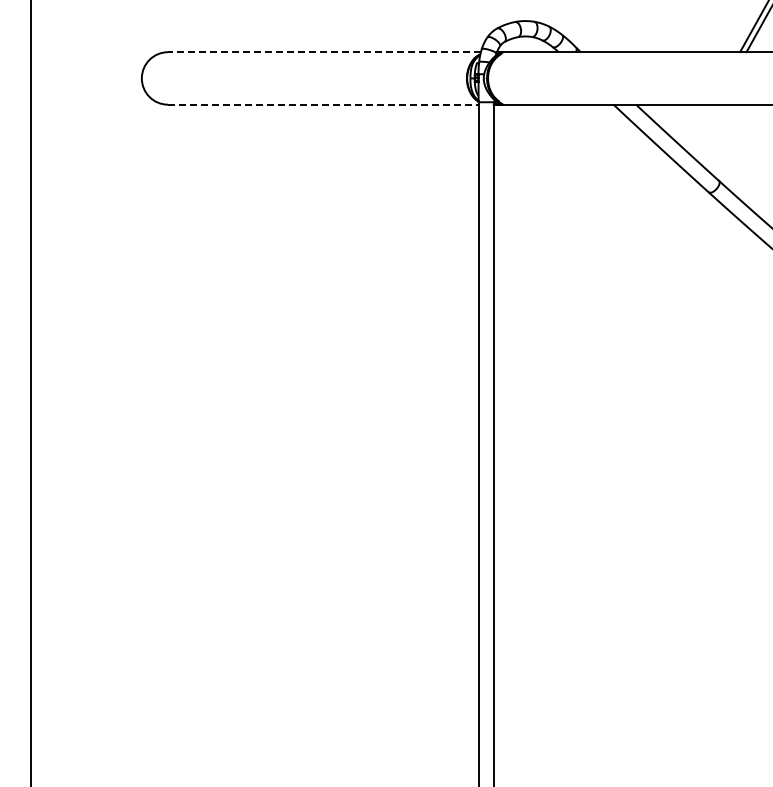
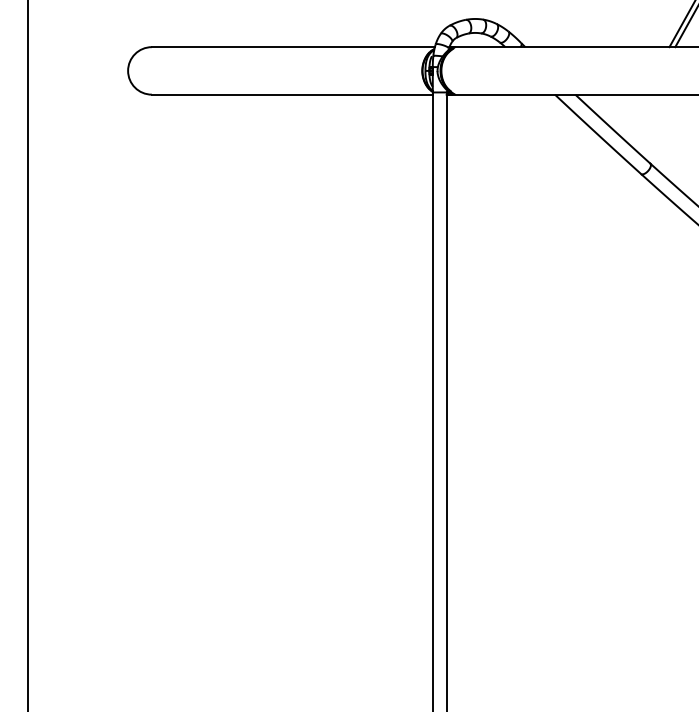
line: (324, 52) -> (293, 47), dashed -> solid
line: (323, 104) -> (292, 94), dashed -> solid

